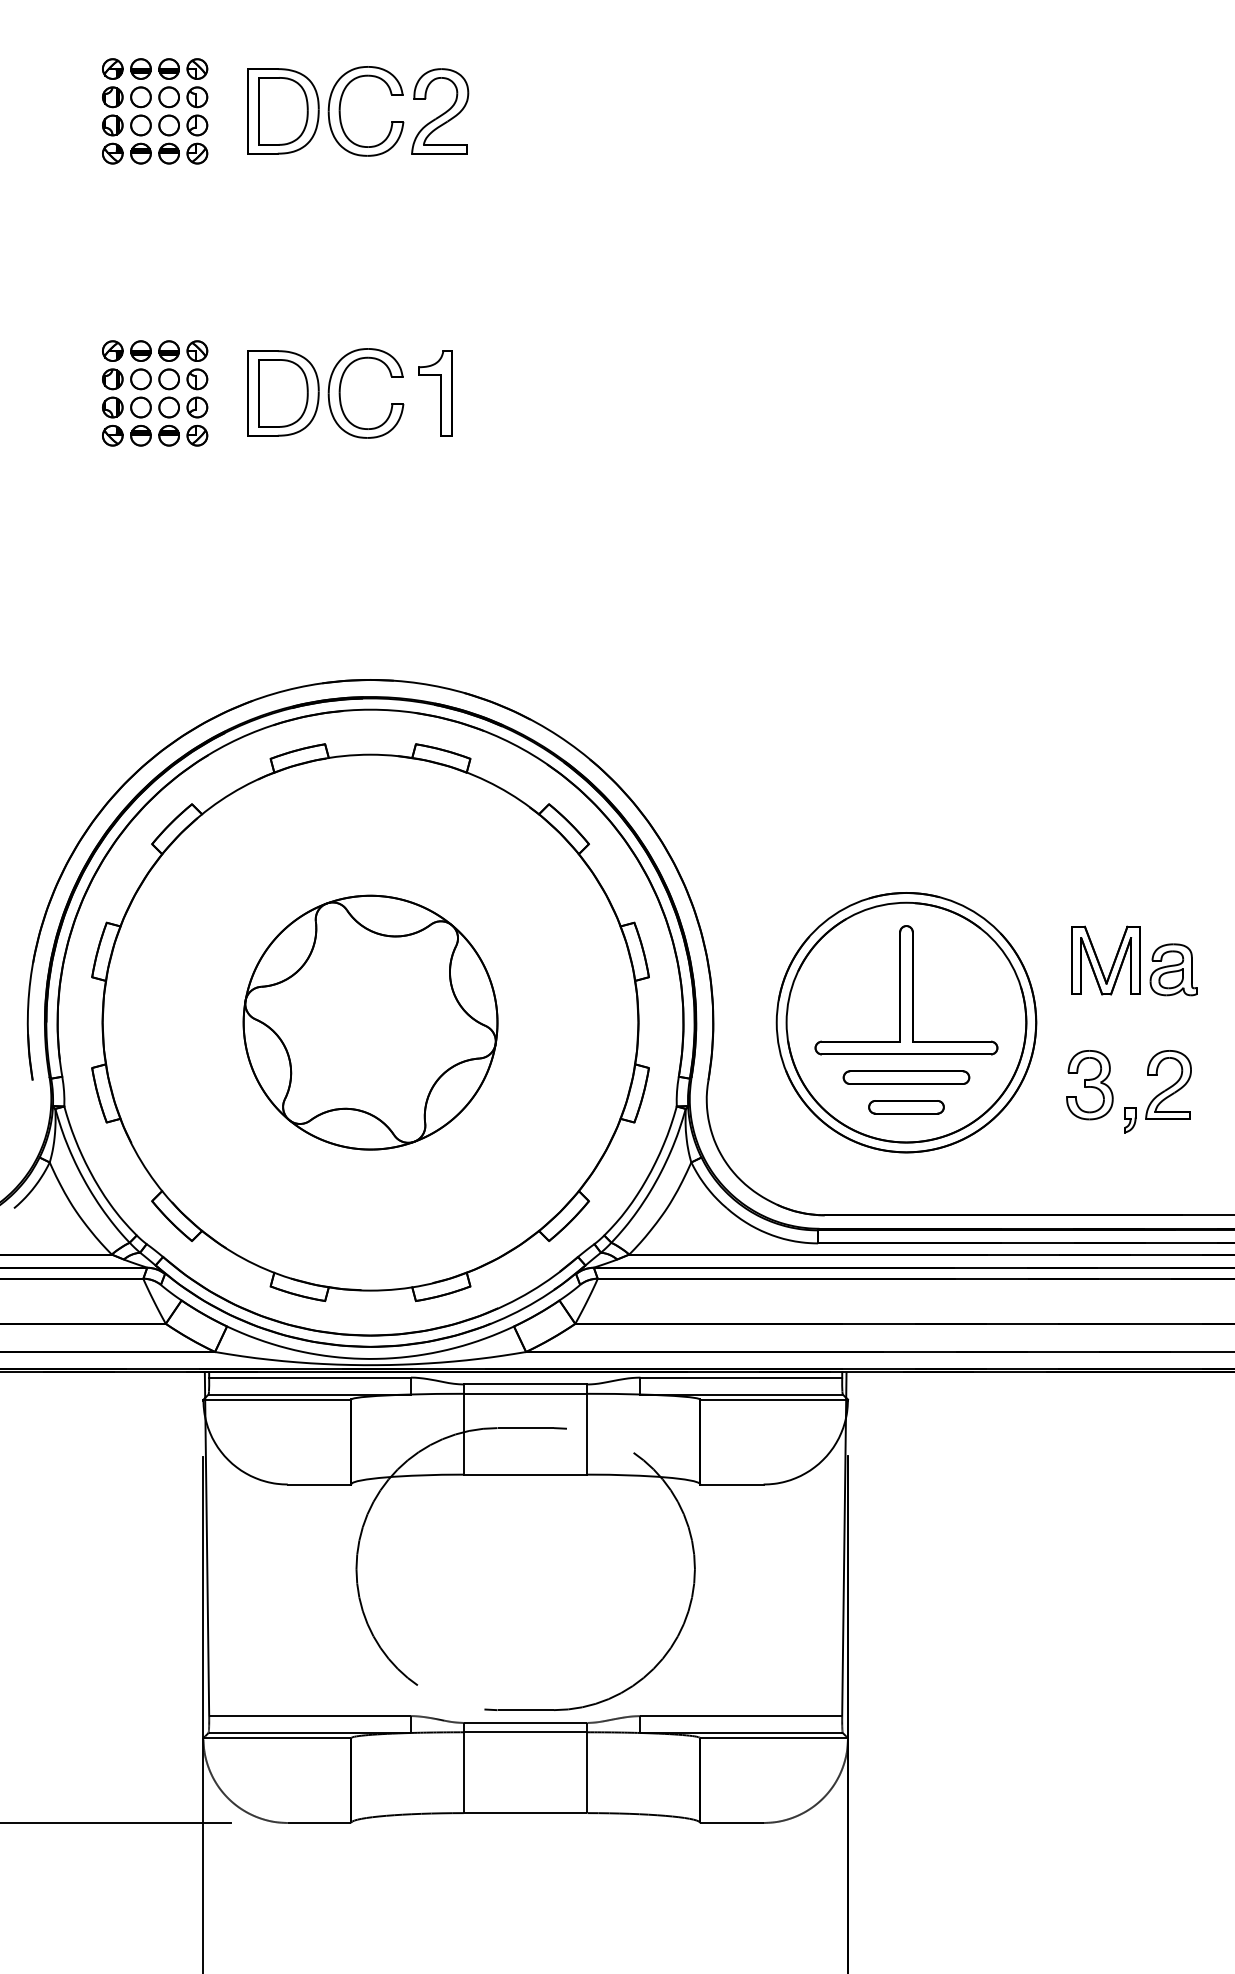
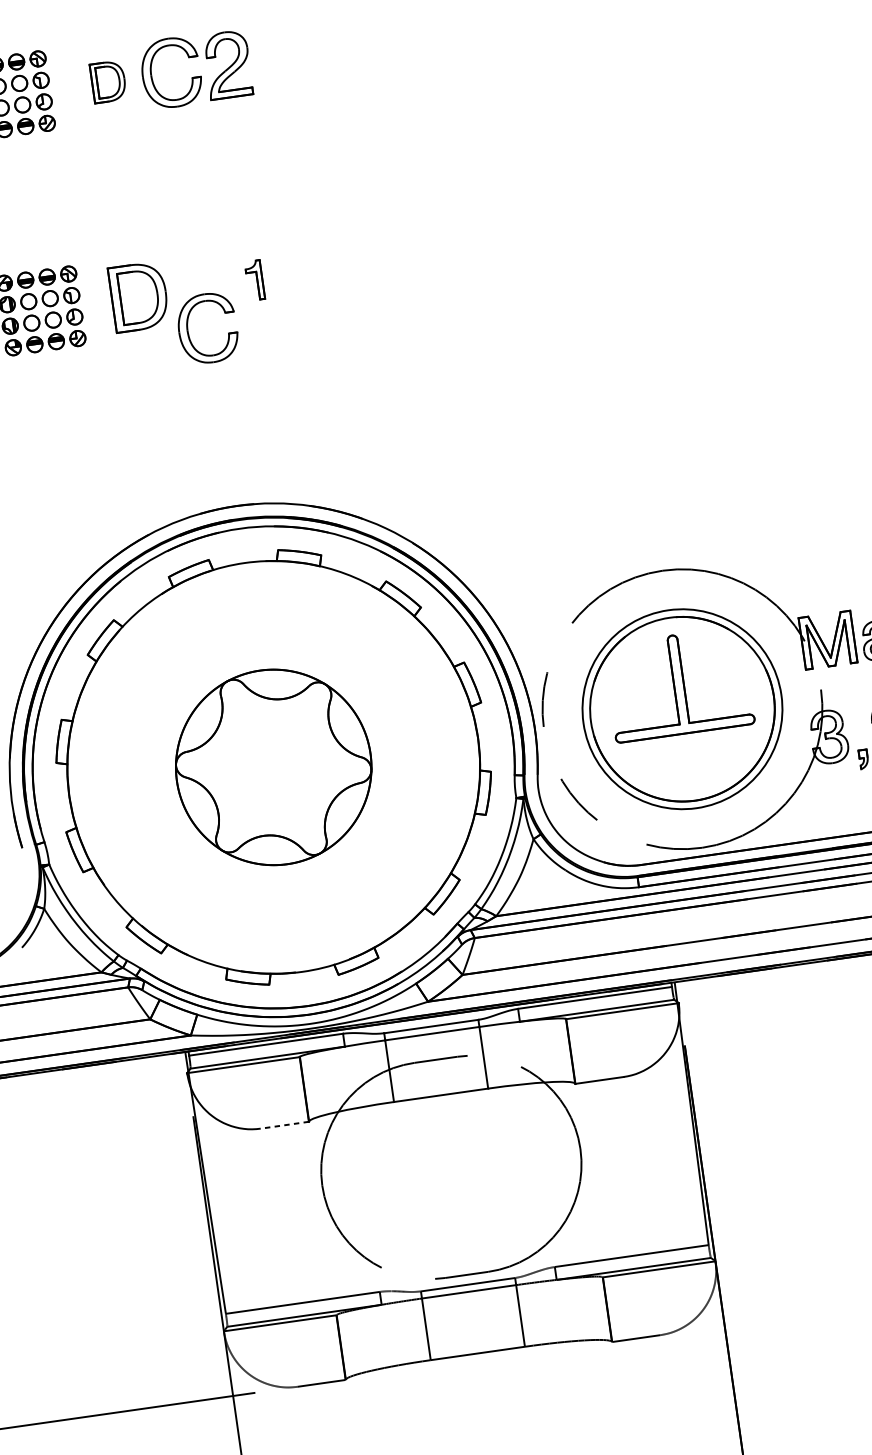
part: (283, 111) -> (108, 81), size x0.6
part: (340, 393) -> (188, 331), moved
part: (435, 393) -> (254, 280), size x0.6
circle: (906, 1022) -> (682, 709), size x1.4
part: (906, 1077) -> (688, 751), removed
part: (906, 1107) -> (691, 773), removed
line: (319, 1484) -> (284, 1125), solid -> dashed

